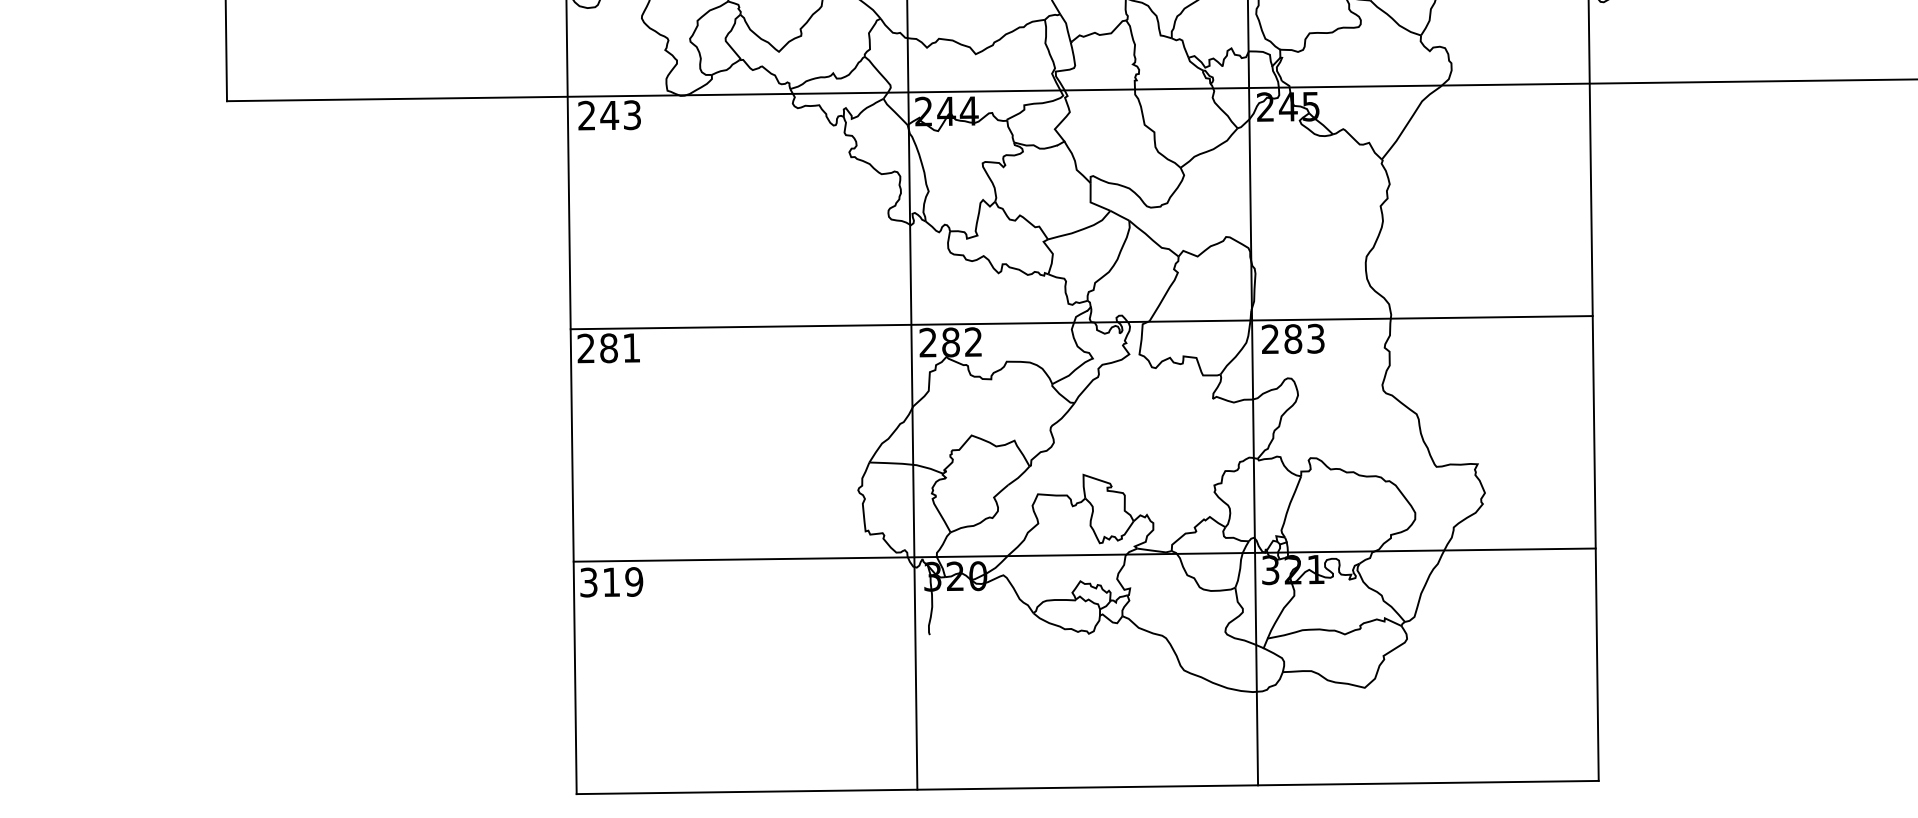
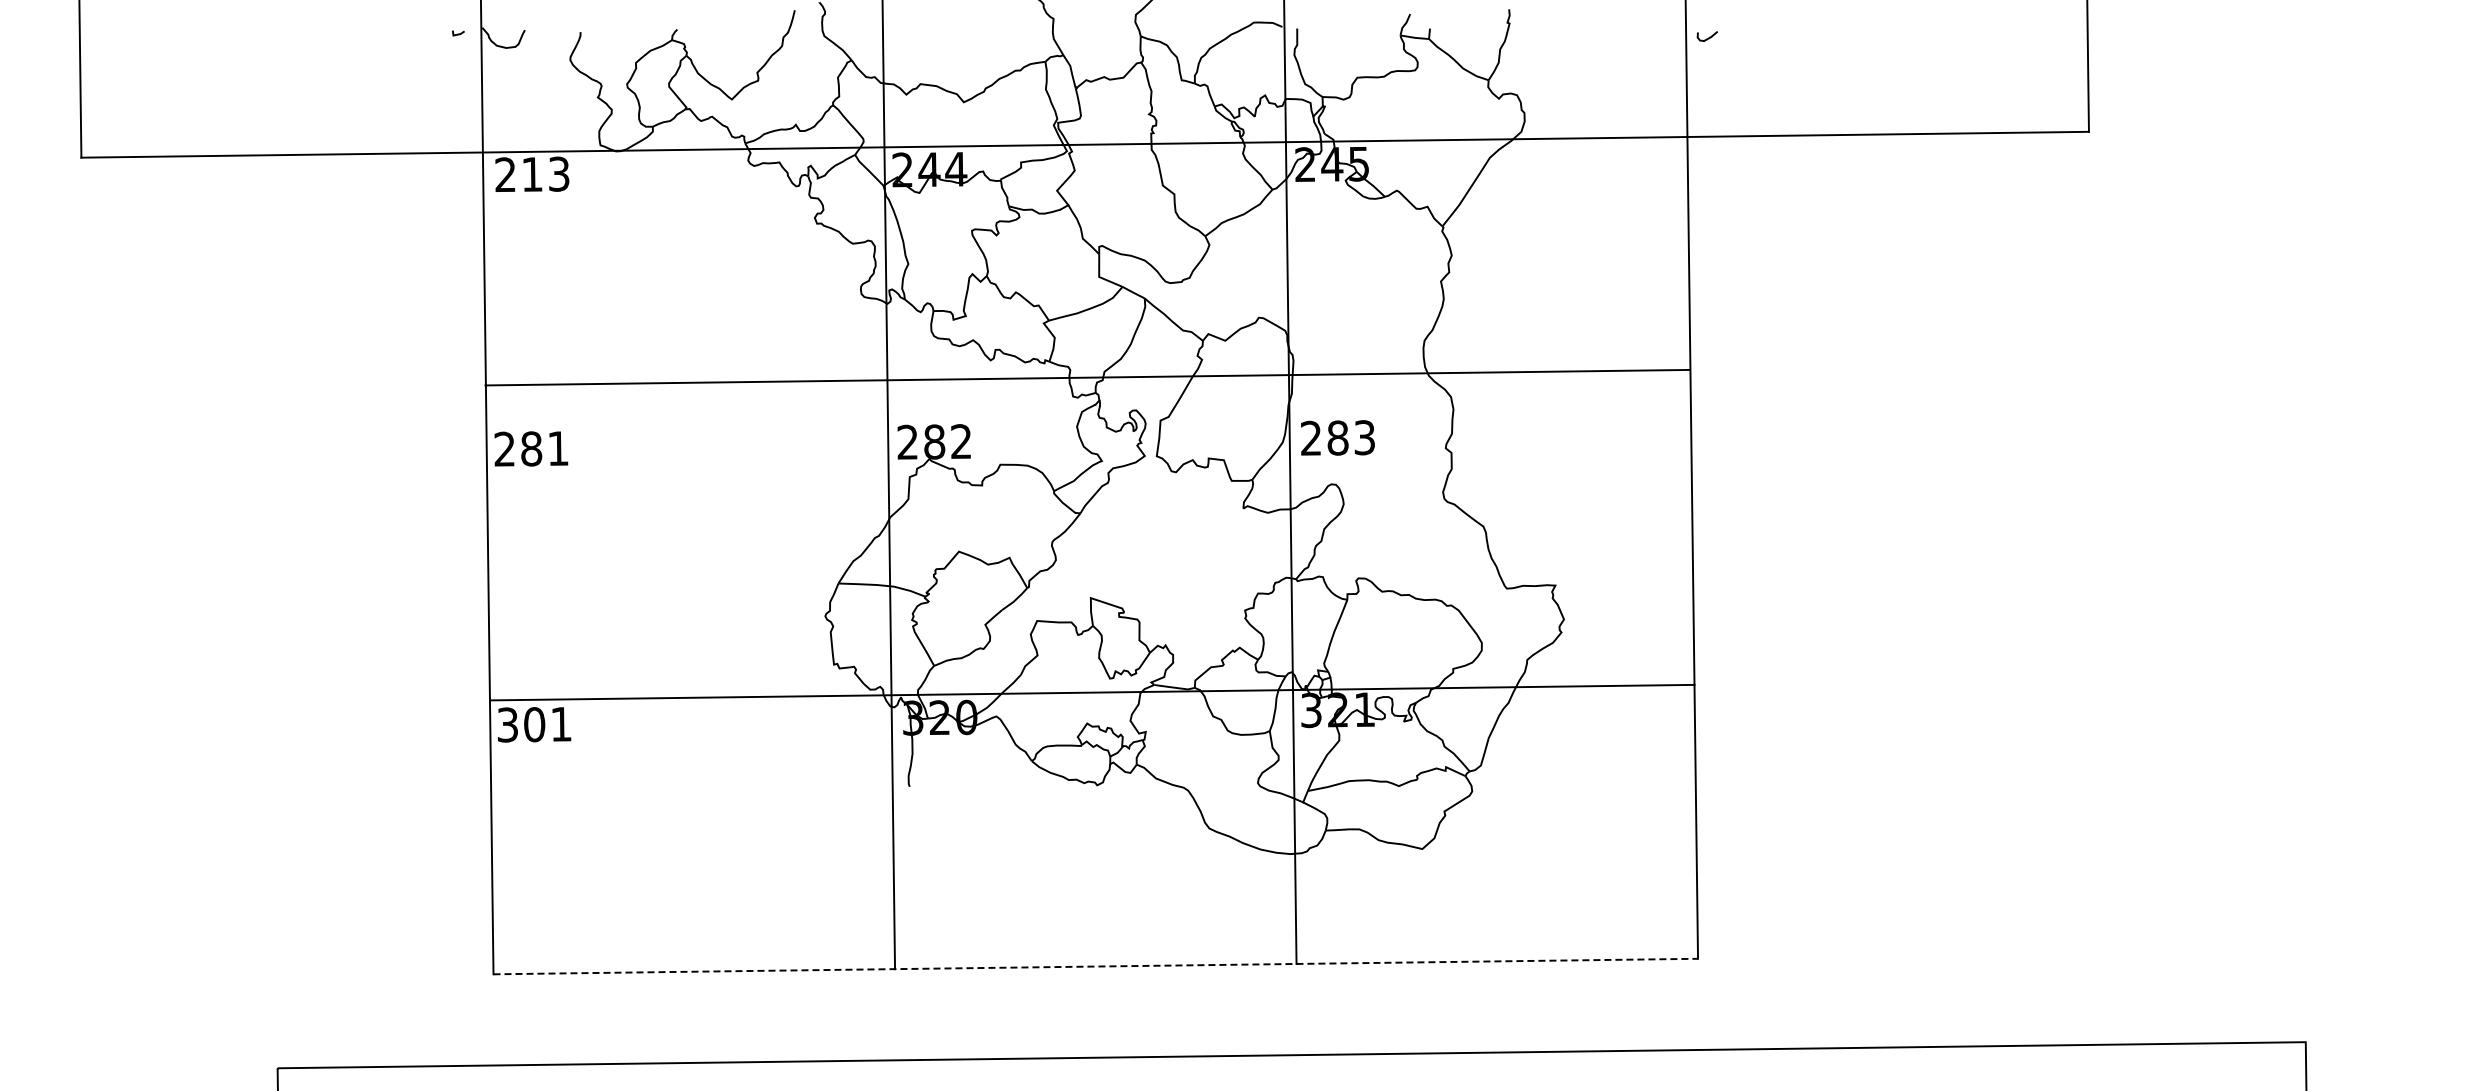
text: (609, 115) -> (532, 174), 243 -> 213
line: (1081, 322) -> (1087, 377), moved
text: (622, 582) -> (547, 724), 319 -> 301
line: (1088, 787) -> (1096, 966), solid -> dashed

